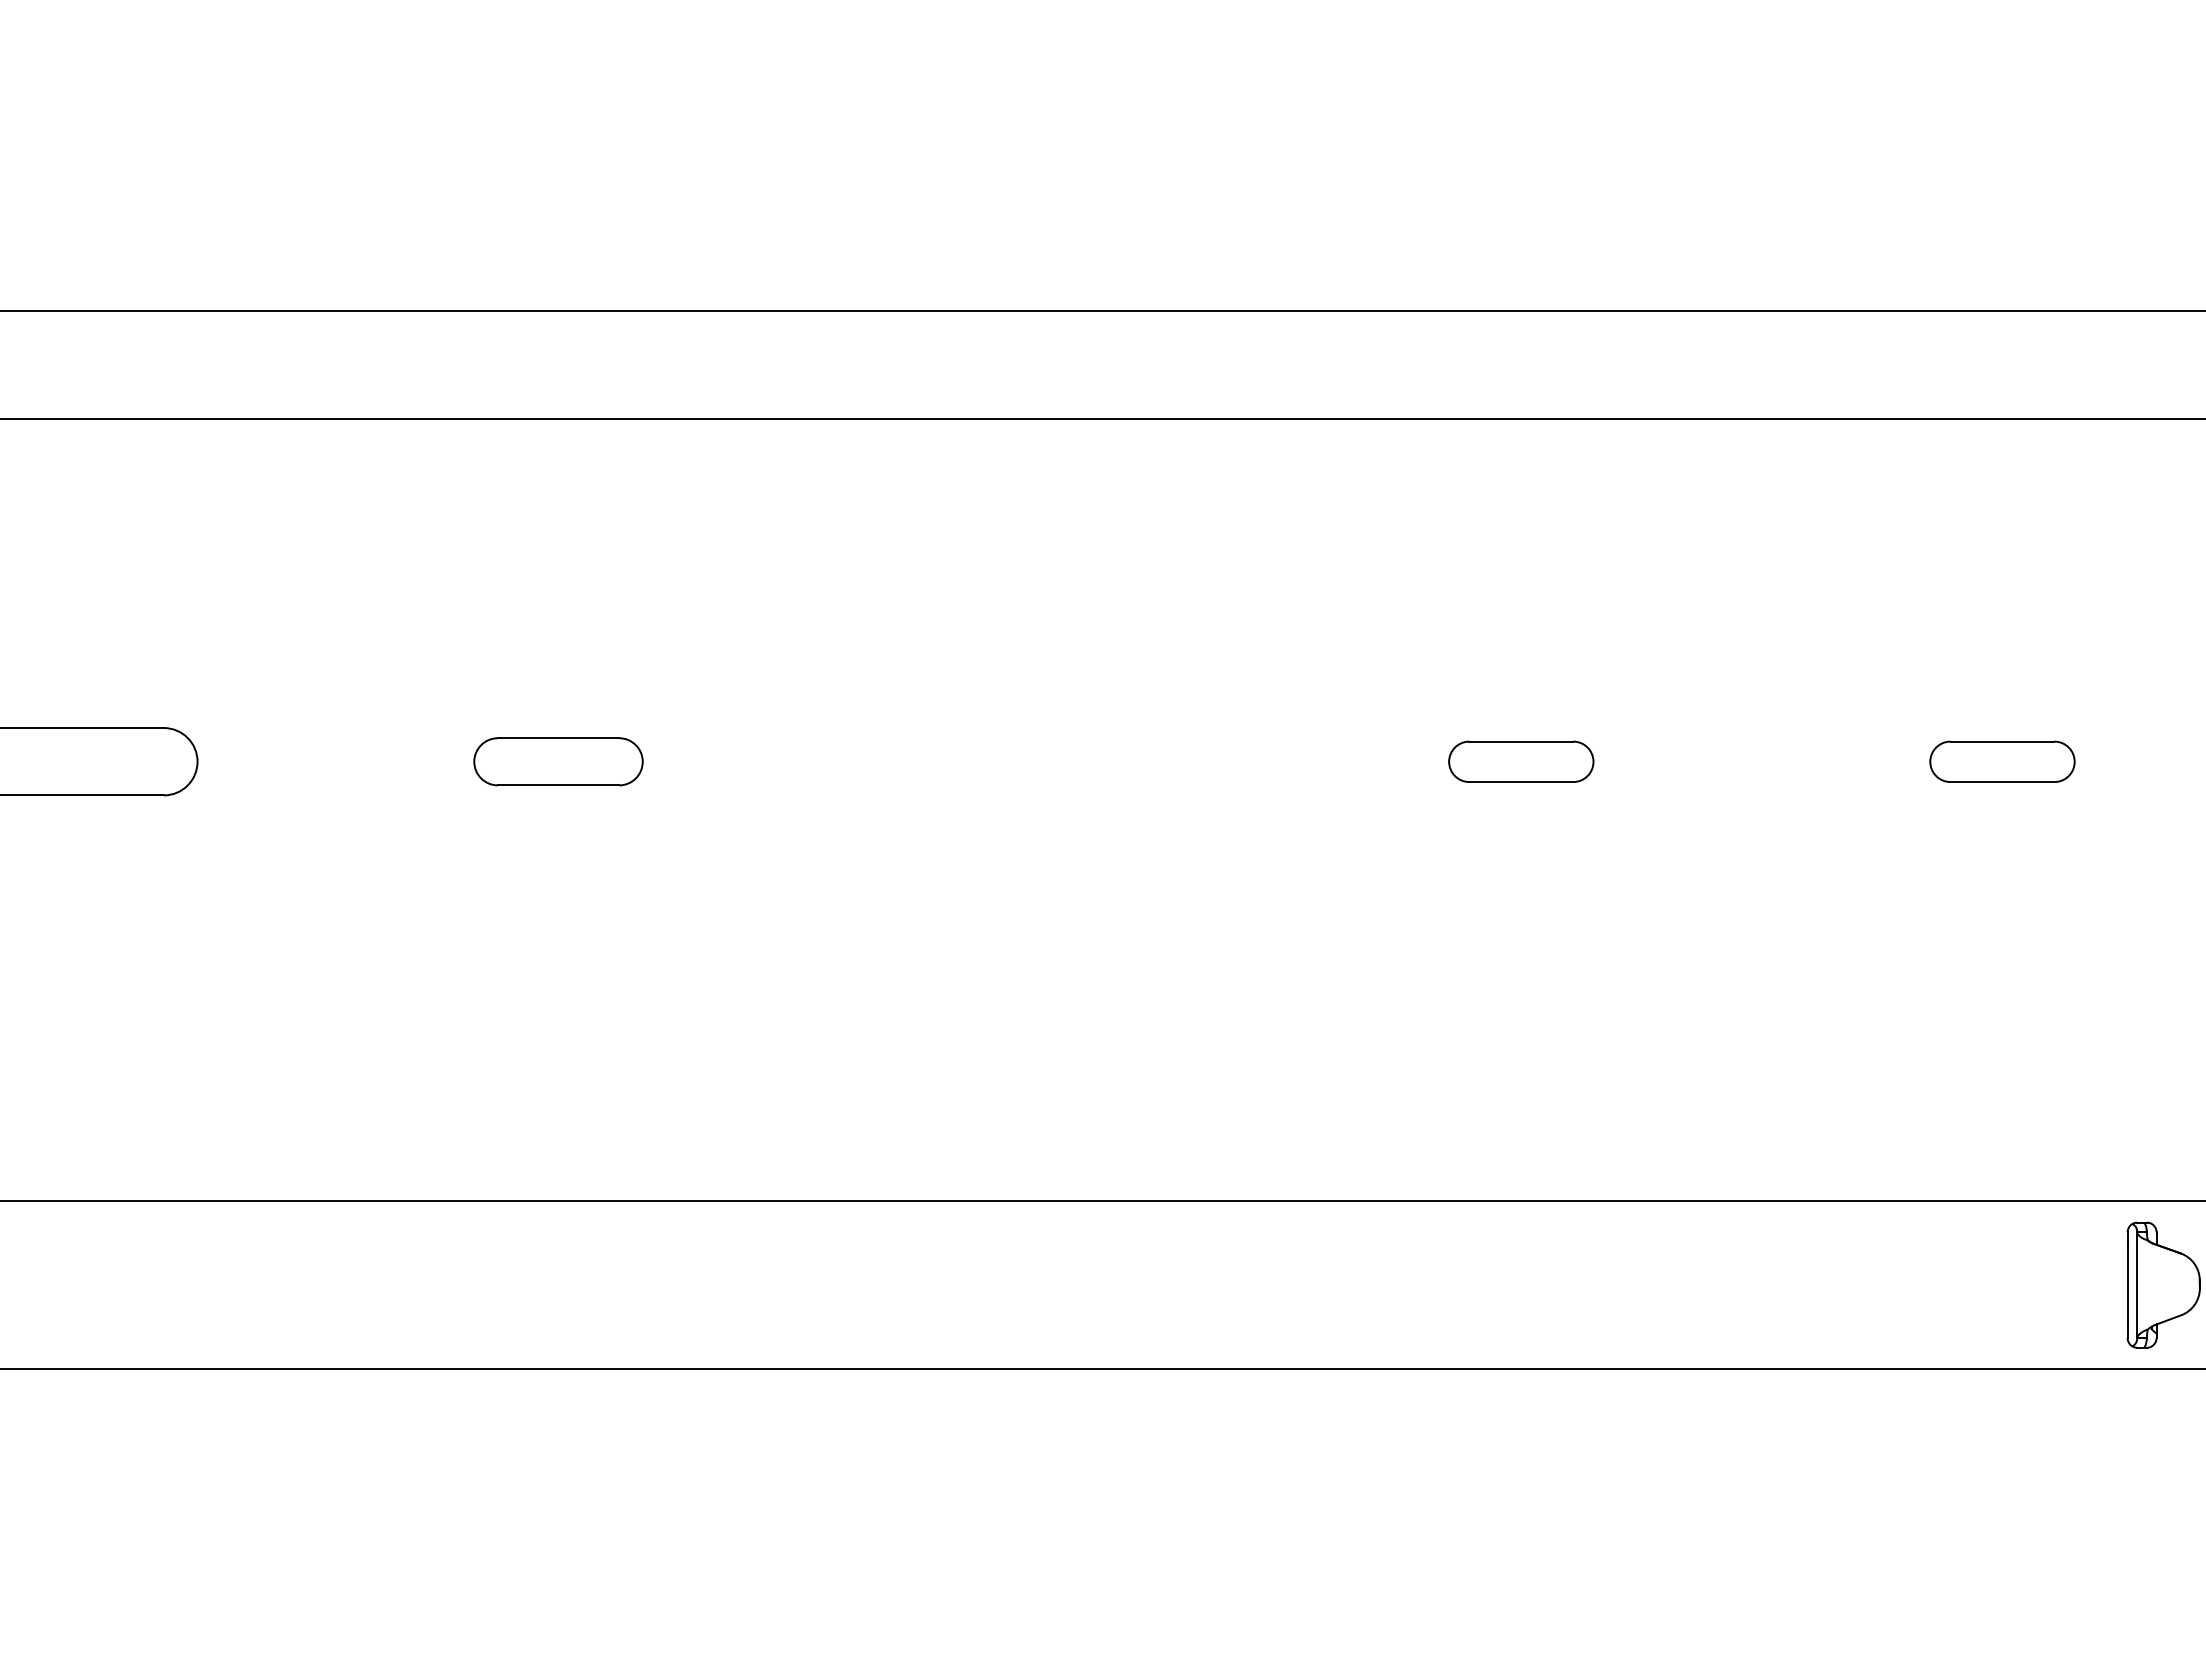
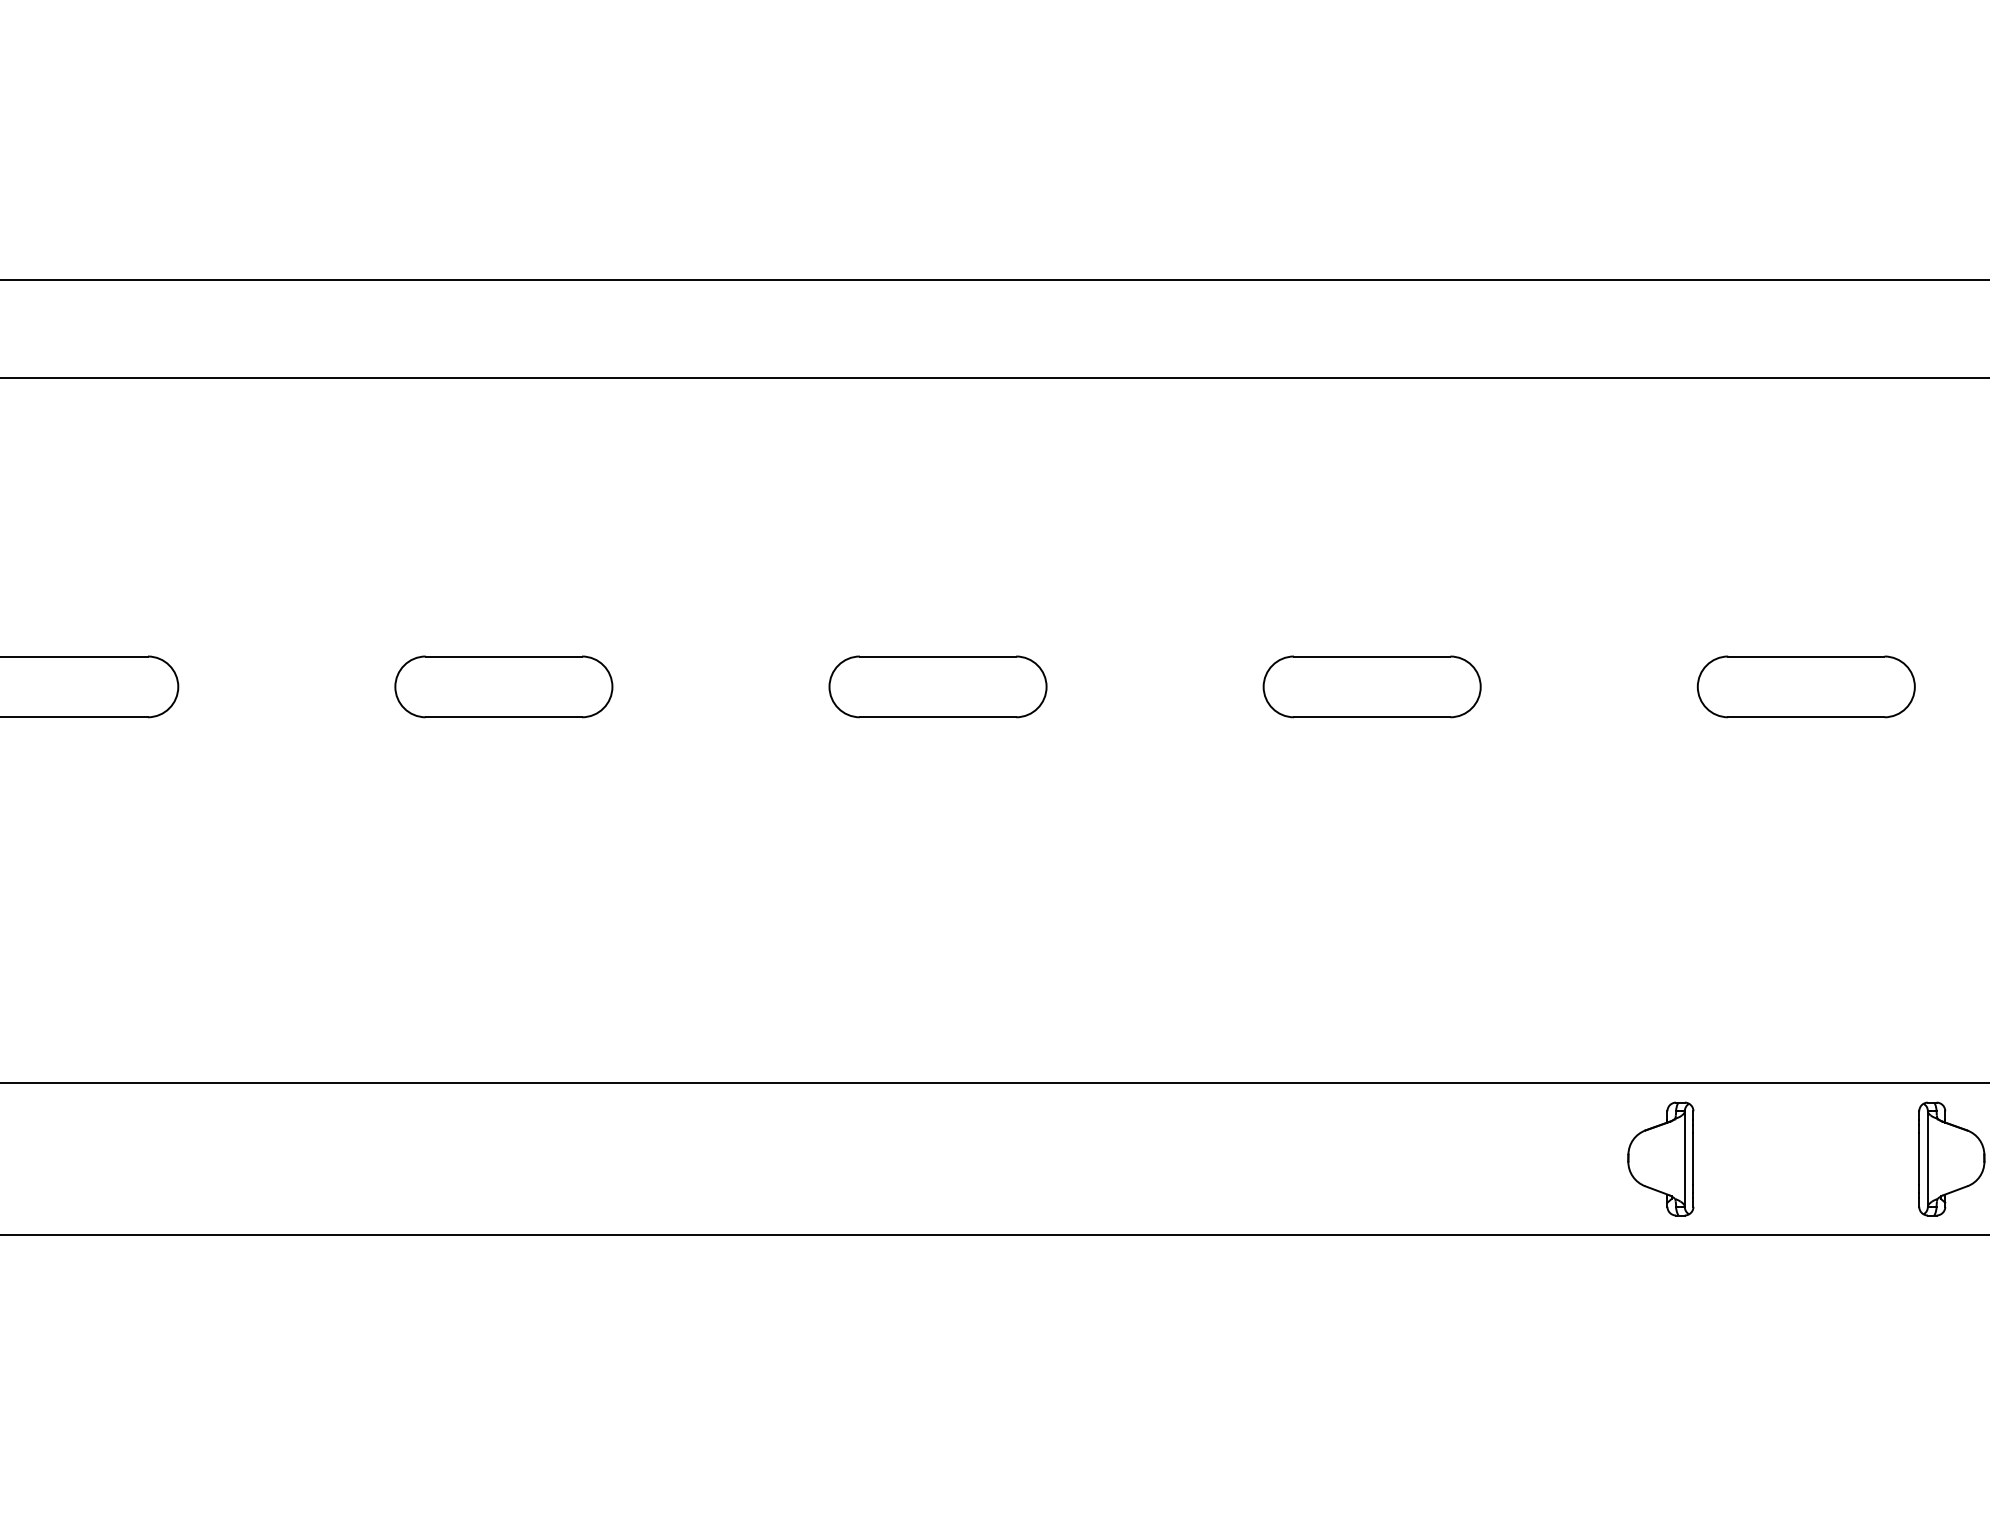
part: (558, 761) -> (503, 686), size x1.43
part: (1039, 761) -> (937, 686), added
part: (1521, 761) -> (1372, 686), size x1.67
part: (2002, 761) -> (1806, 686), size x1.67
part: (1841, 1284) -> (1661, 1158), added

